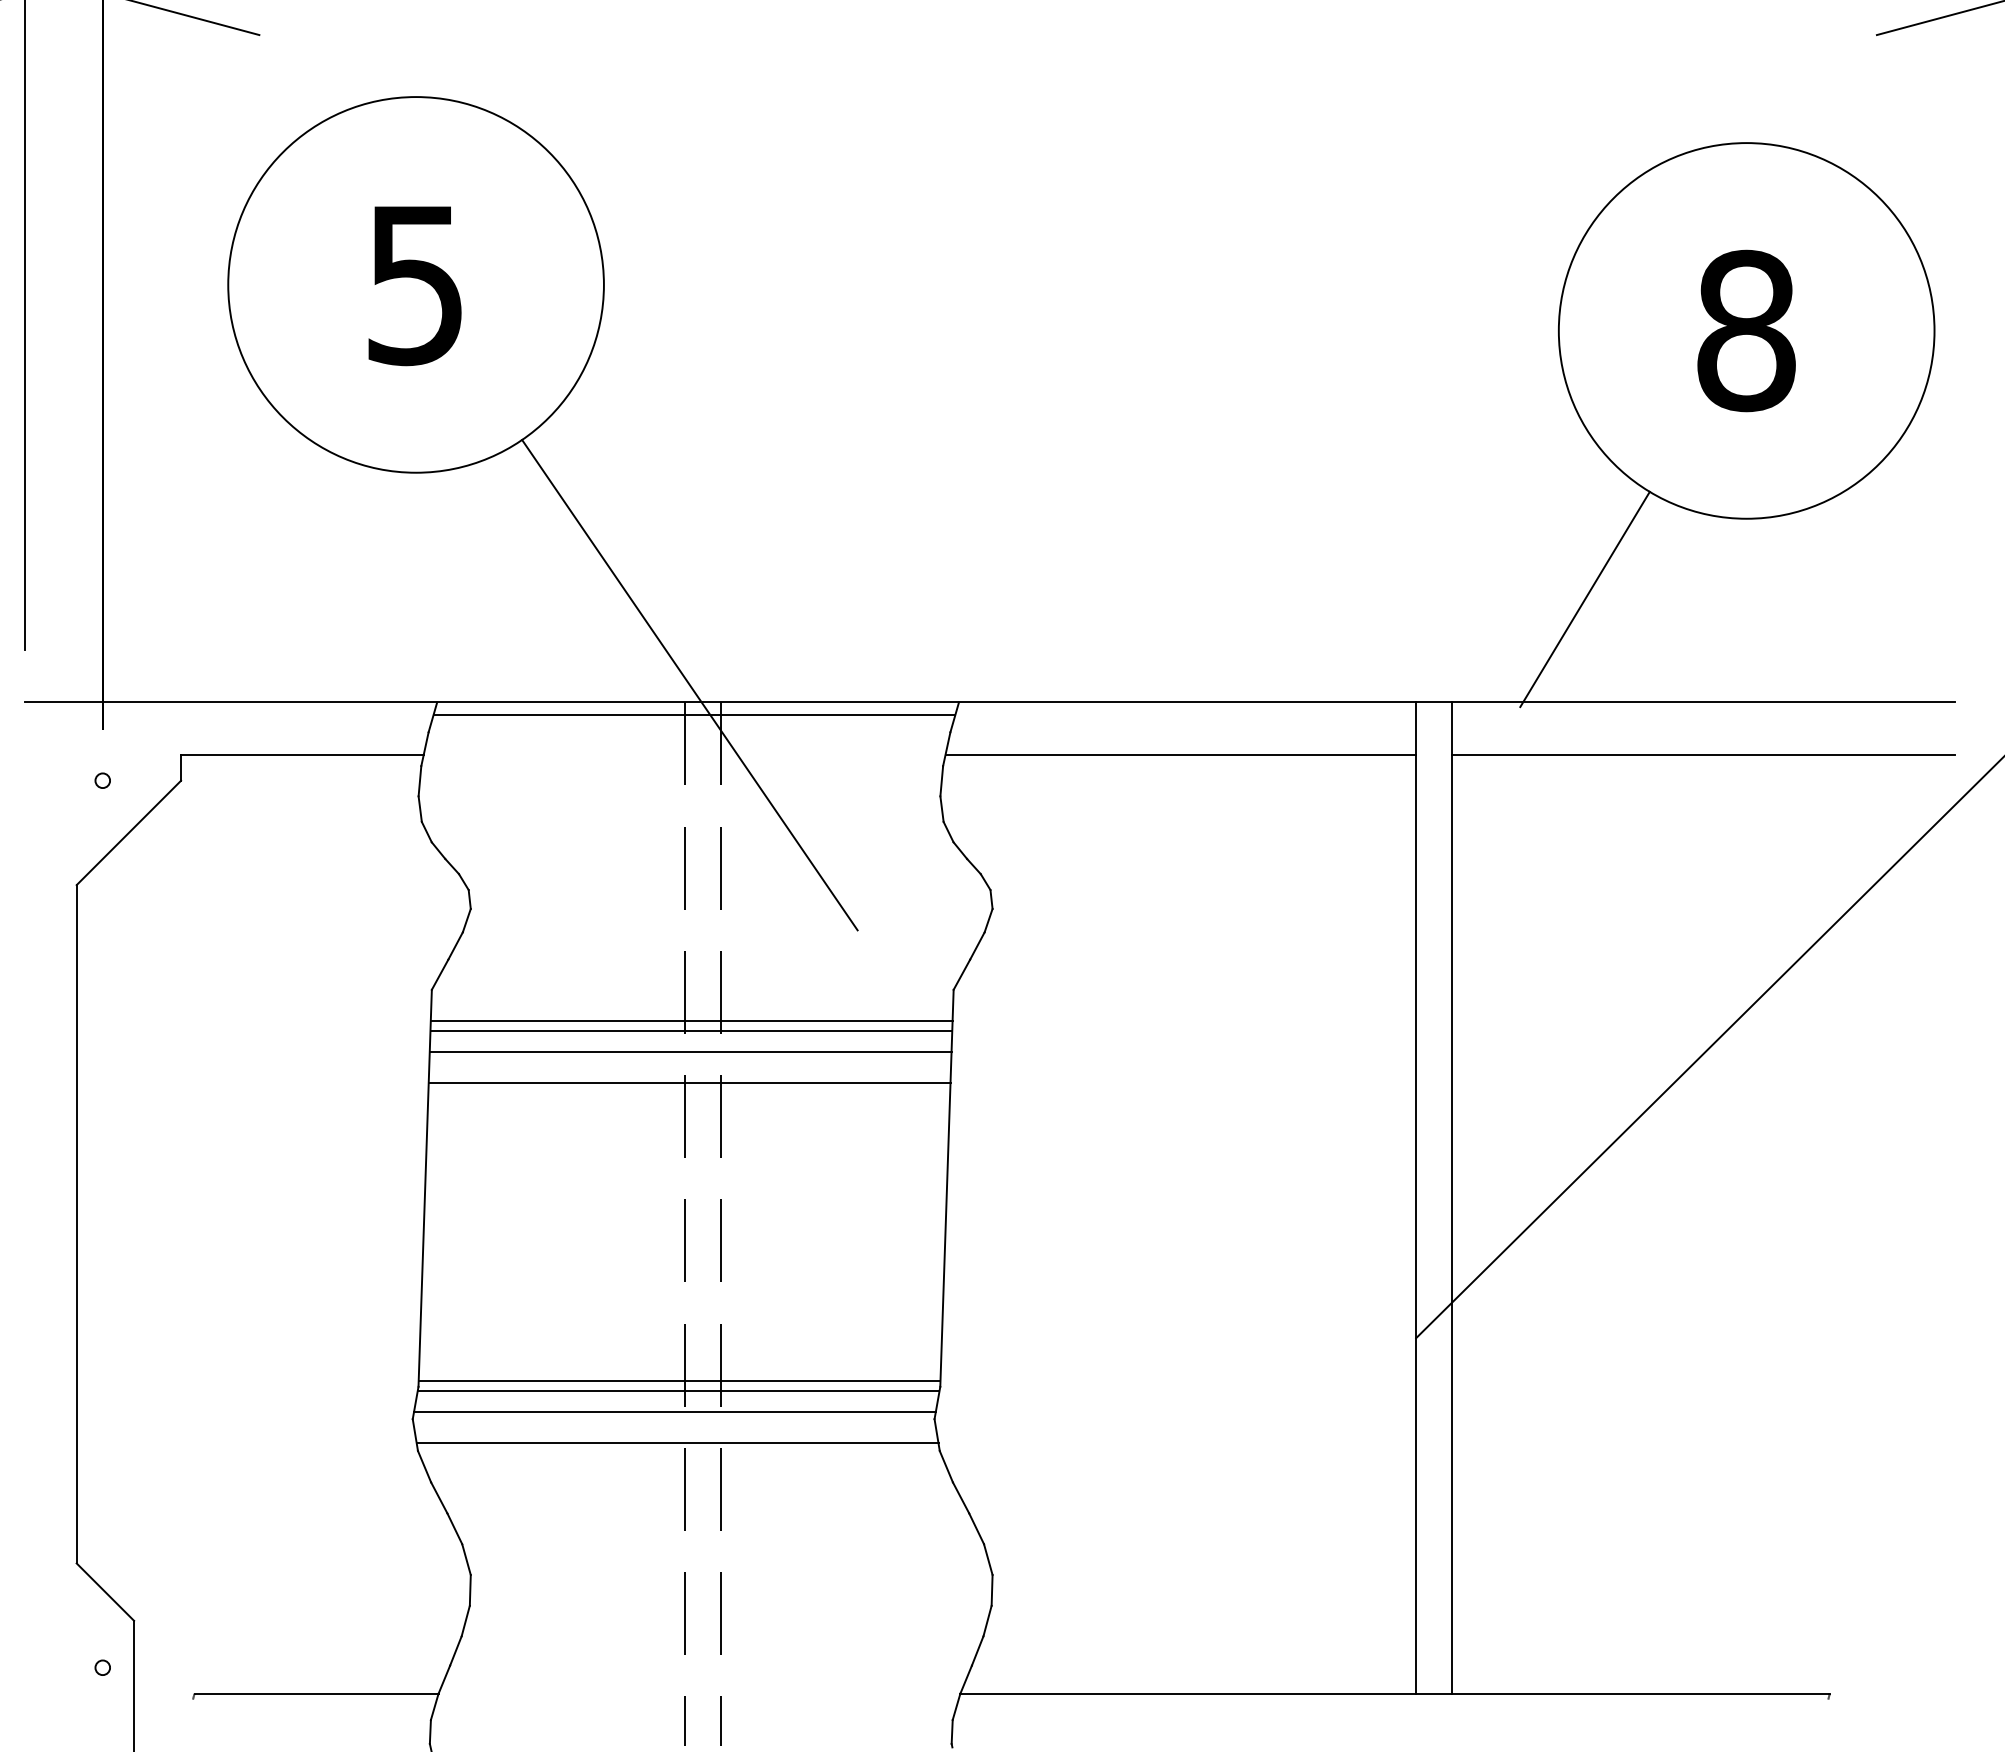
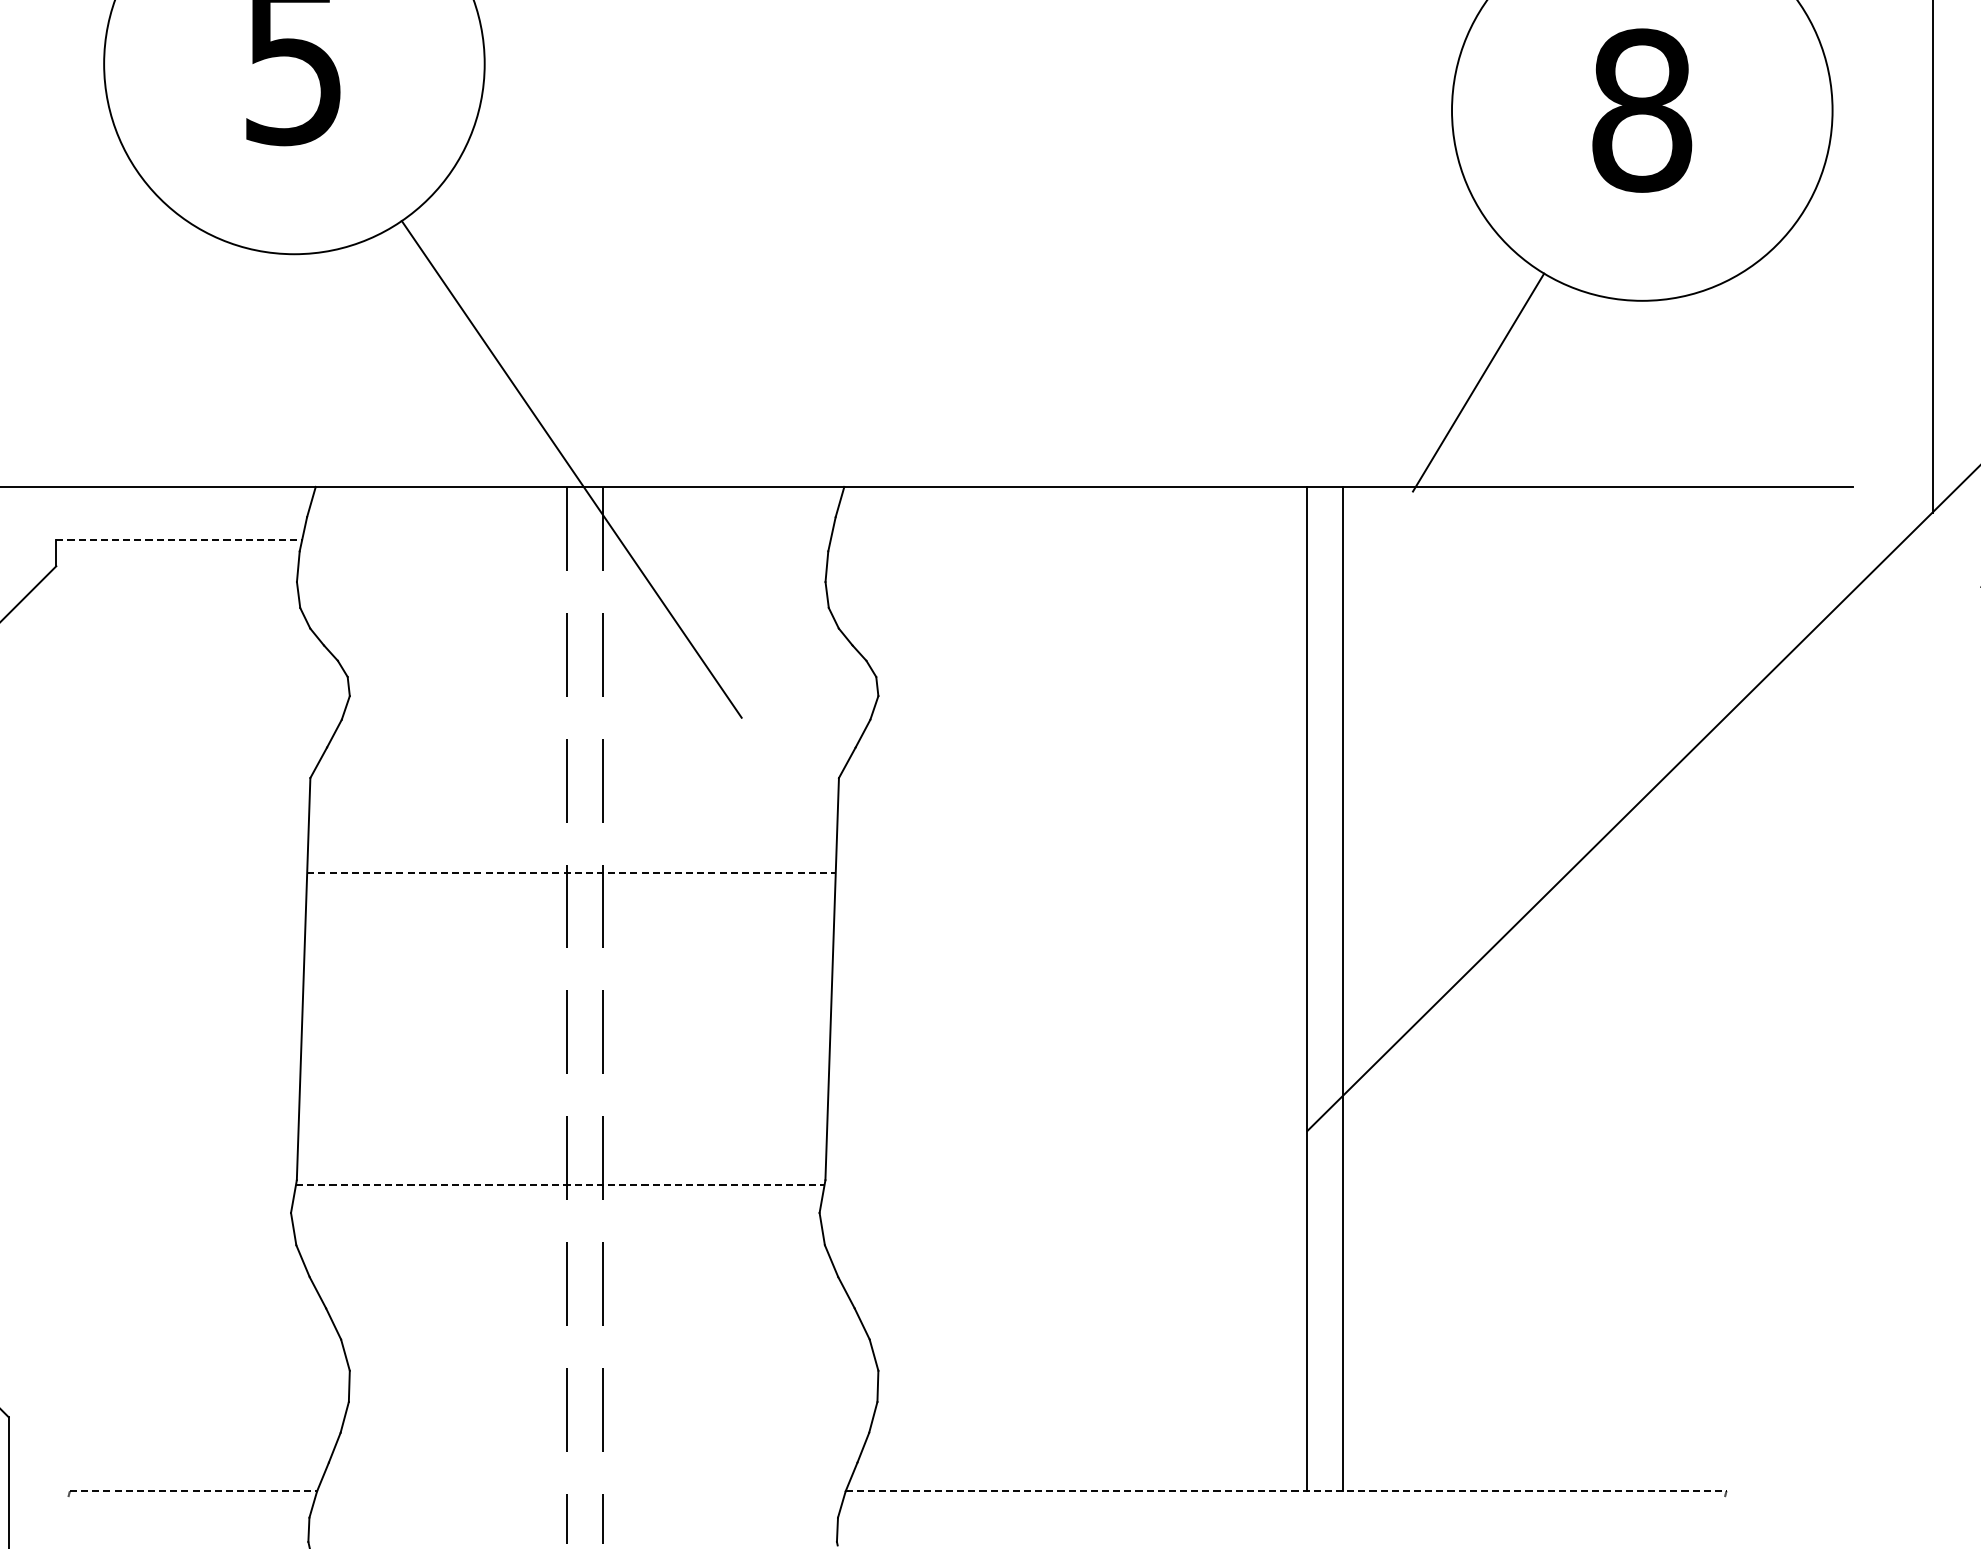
line: (694, 715) -> (576, 500), removed
line: (302, 754) -> (179, 539), solid -> dashed
line: (1180, 754) -> (1068, 539), removed
line: (1703, 754) -> (1598, 539), removed
line: (691, 1020) -> (573, 809), removed
line: (691, 1031) -> (573, 820), removed
line: (690, 1052) -> (572, 841), removed
line: (689, 1083) -> (571, 872), solid -> dashed
line: (679, 1380) -> (561, 1173), removed
line: (678, 1391) -> (560, 1184), solid -> dashed
line: (674, 1412) -> (556, 1206), removed
line: (677, 1443) -> (559, 1237), removed
line: (317, 1693) -> (194, 1490), solid -> dashed
line: (1395, 1693) -> (1286, 1490), solid -> dashed

